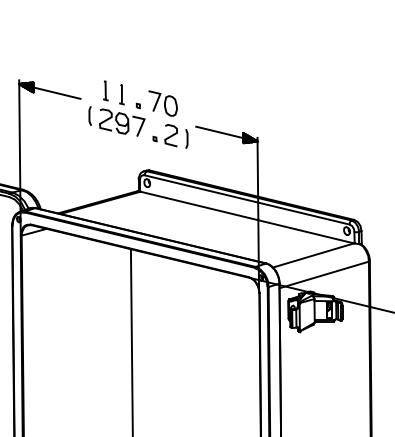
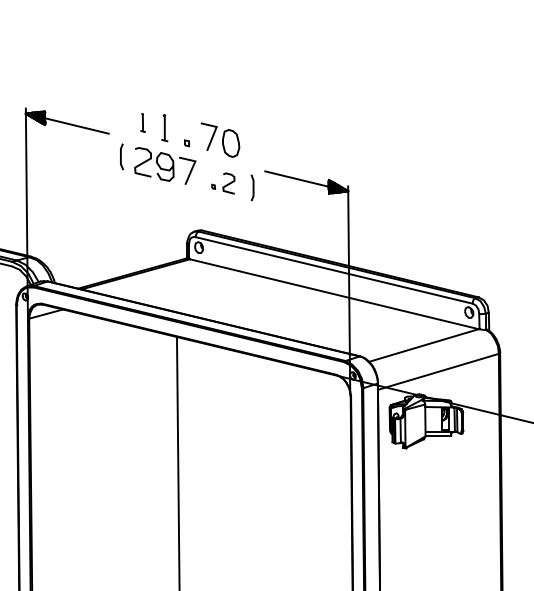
part: (105, 90) -> (142, 122), size x0.7
part: (164, 135) -> (222, 183), size x0.7

